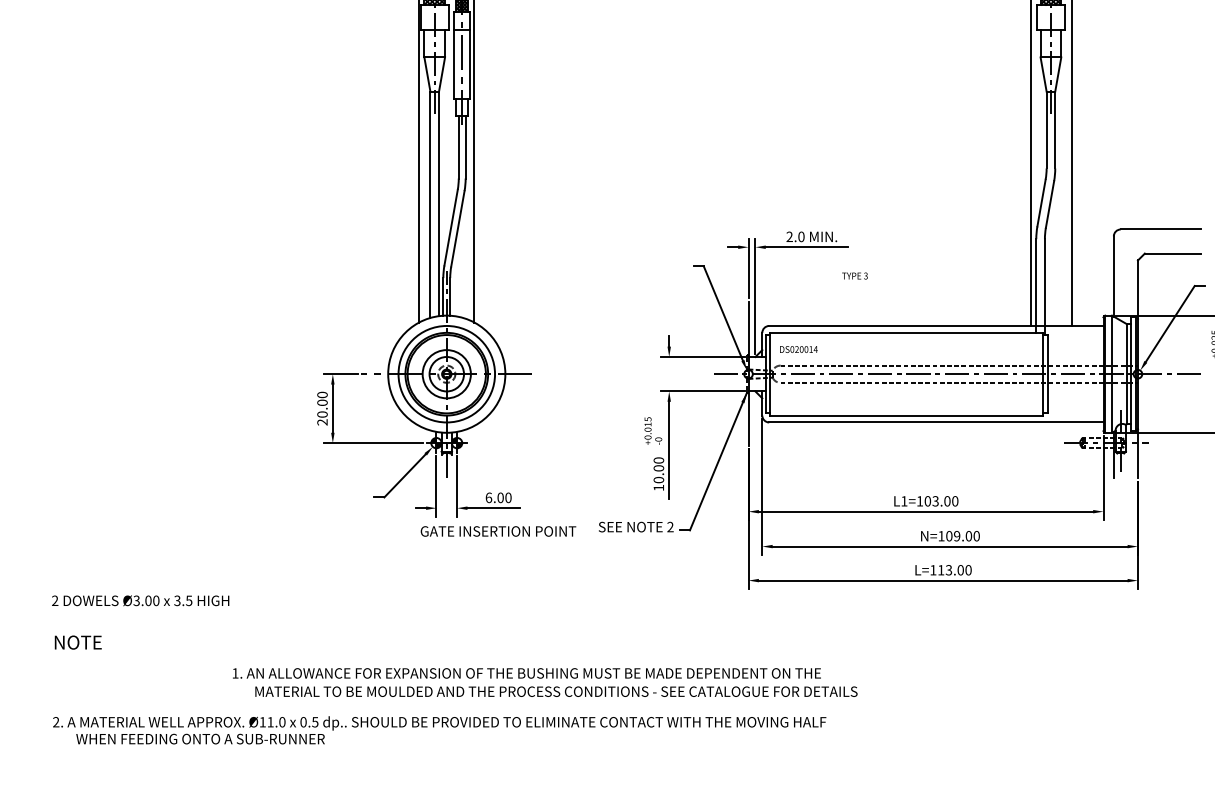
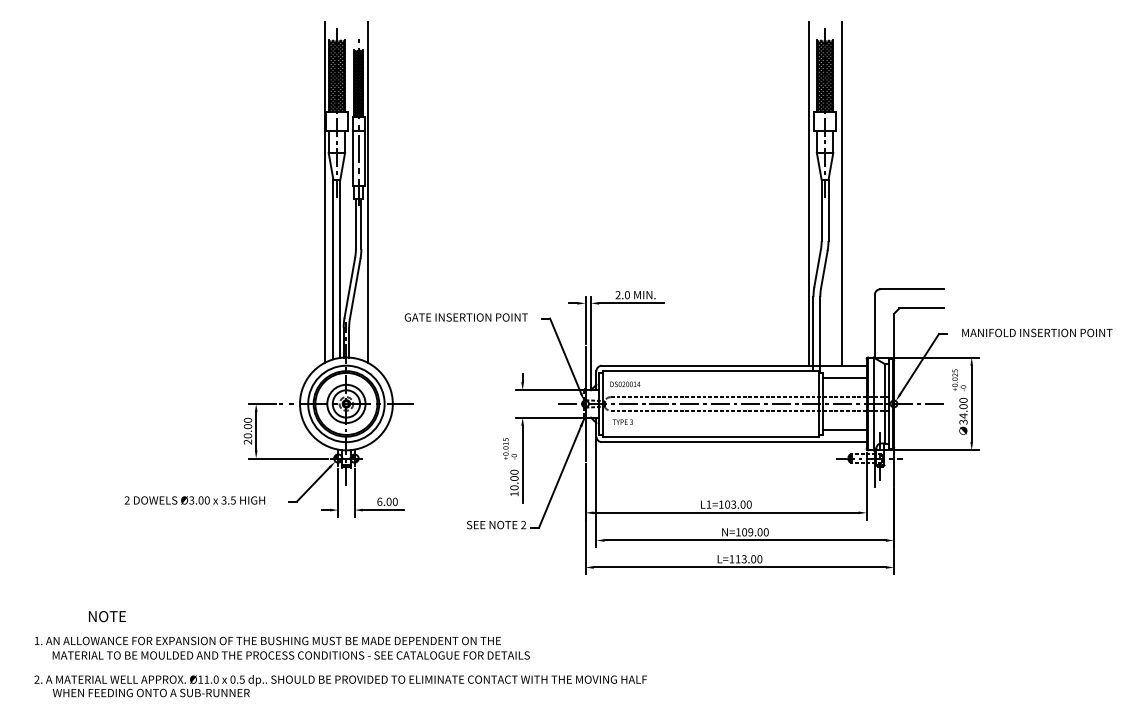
text: (854, 275) -> (622, 421), moved
line: (1075, 342) -> (844, 378), added
line: (1075, 406) -> (844, 429), added
text: (497, 531) -> (465, 317), moved
text: (140, 600) -> (194, 500), moved
text: (78, 642) -> (107, 616), moved
text: (545, 681) -> (282, 647), moved

